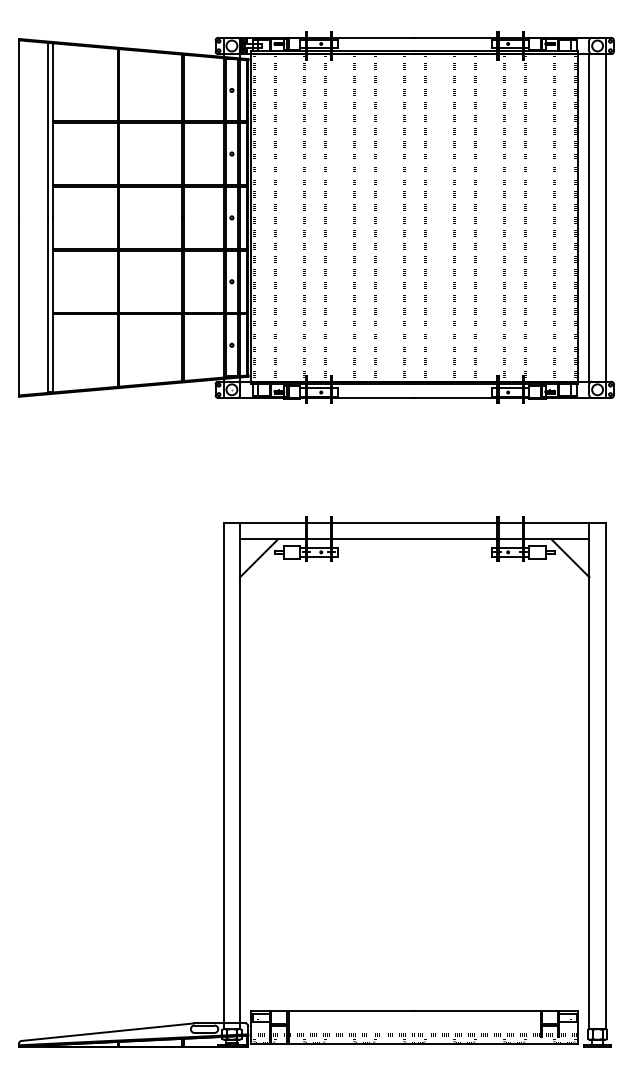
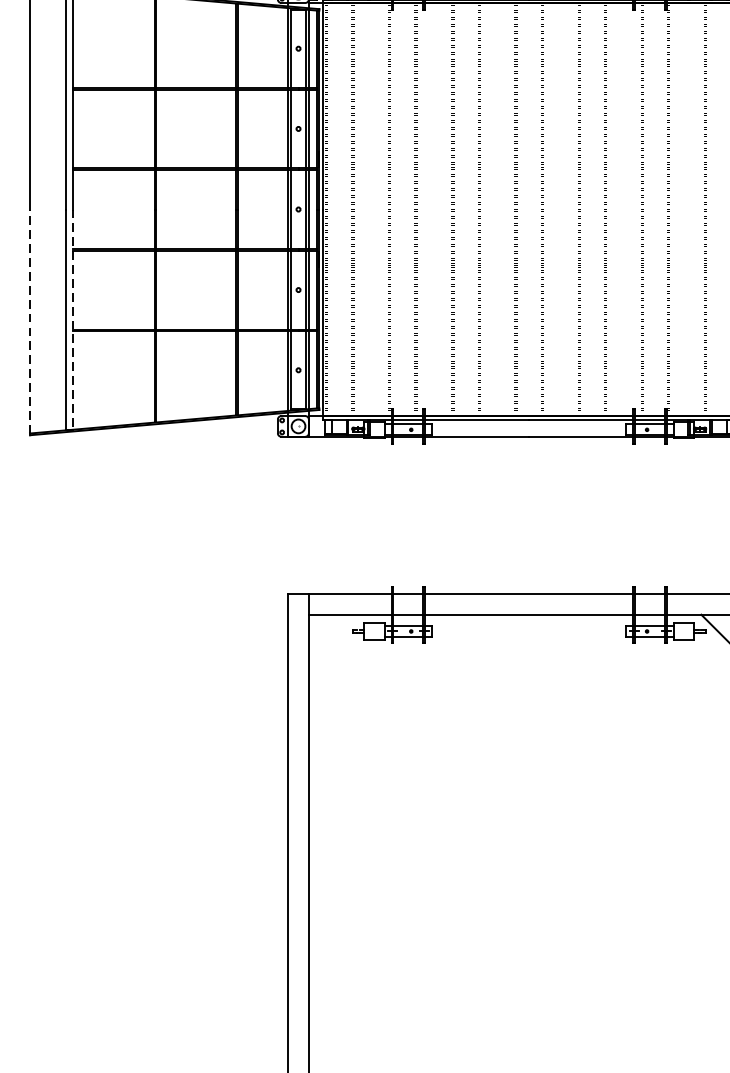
line: (53, 305) -> (73, 320), solid -> dashed
line: (19, 306) -> (30, 321), solid -> dashed
line: (259, 558) -> (333, 639), removed

